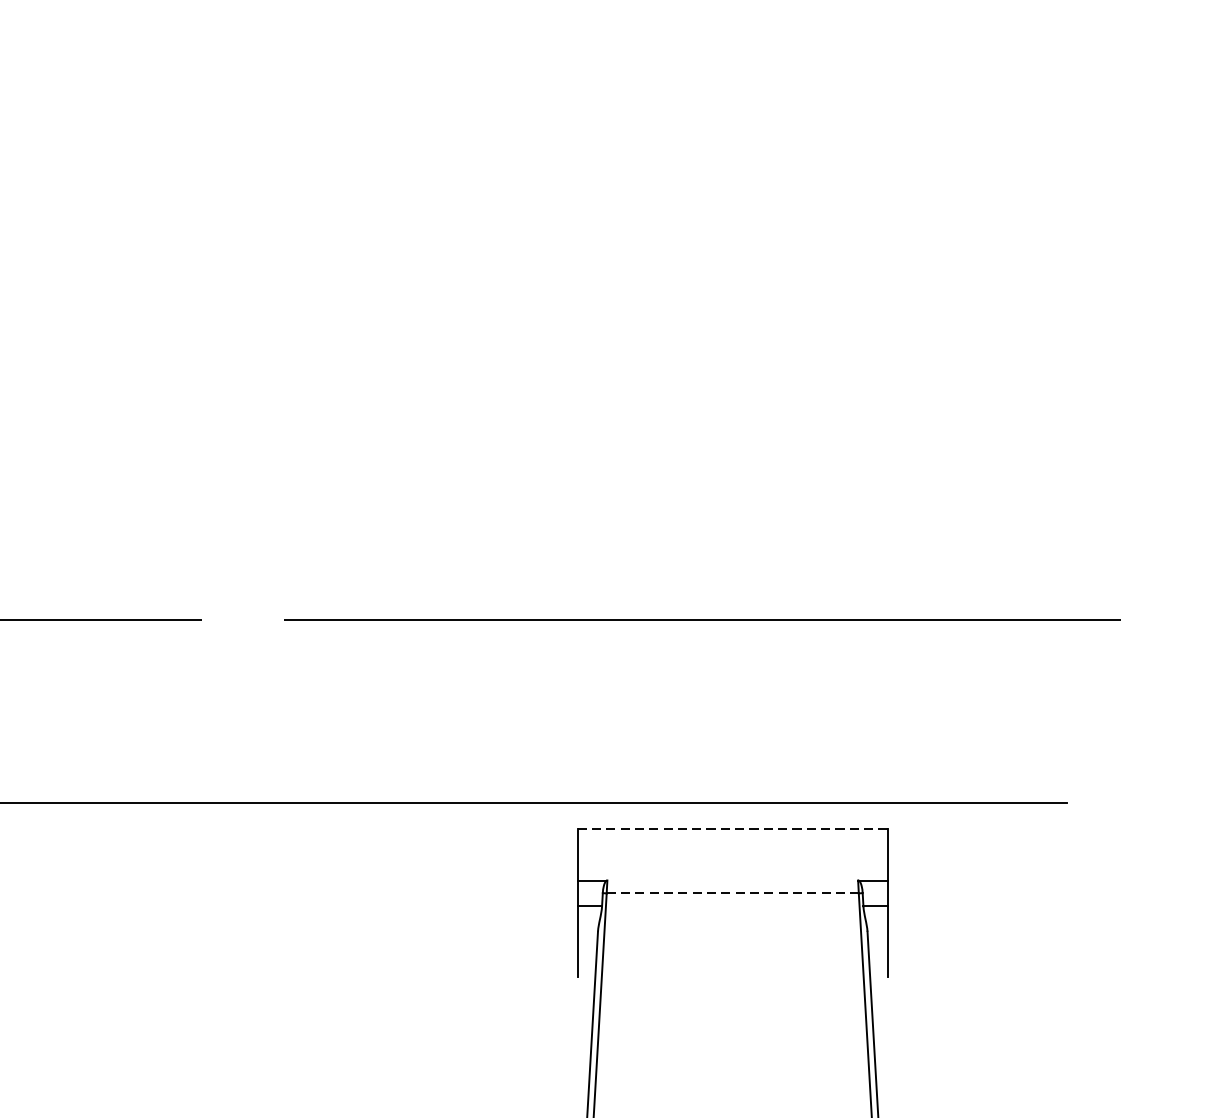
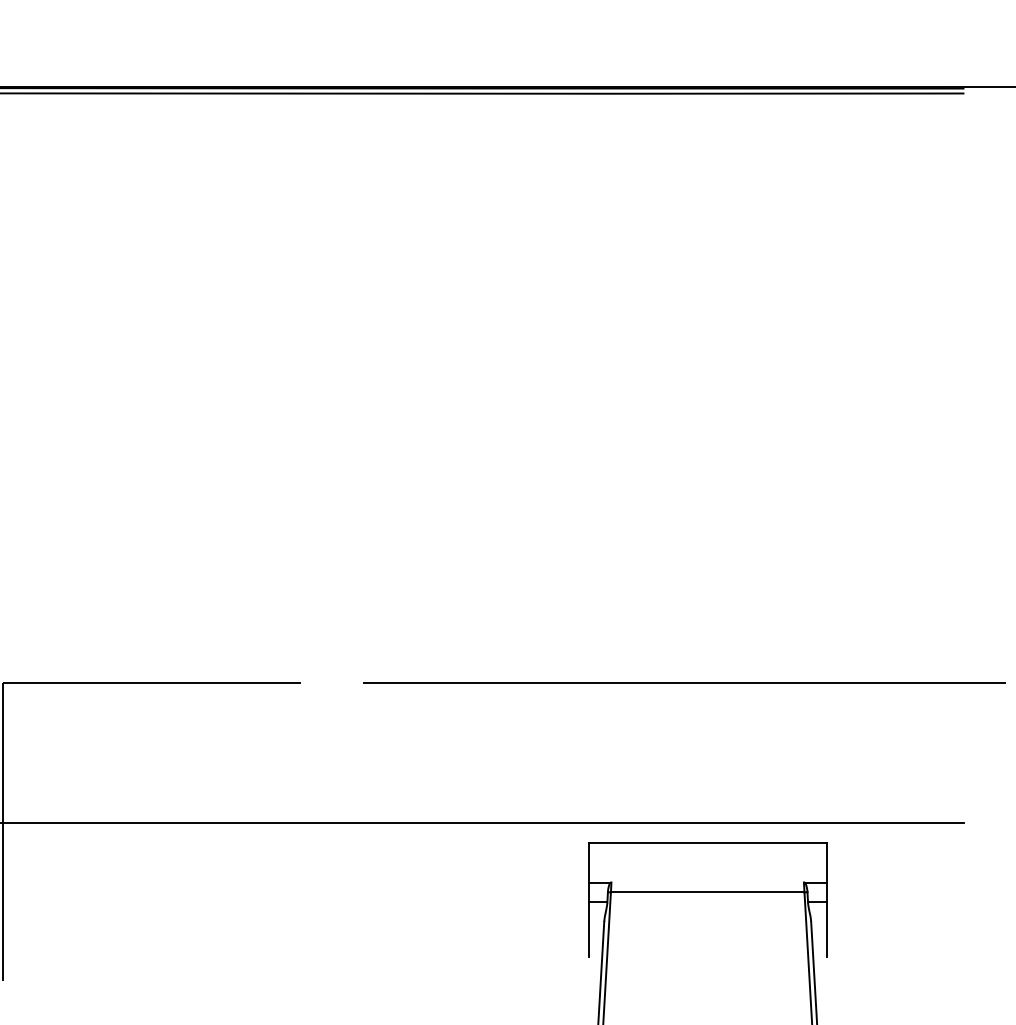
line: (733, 828) -> (708, 842), dashed -> solid
line: (732, 893) -> (707, 892), dashed -> solid

